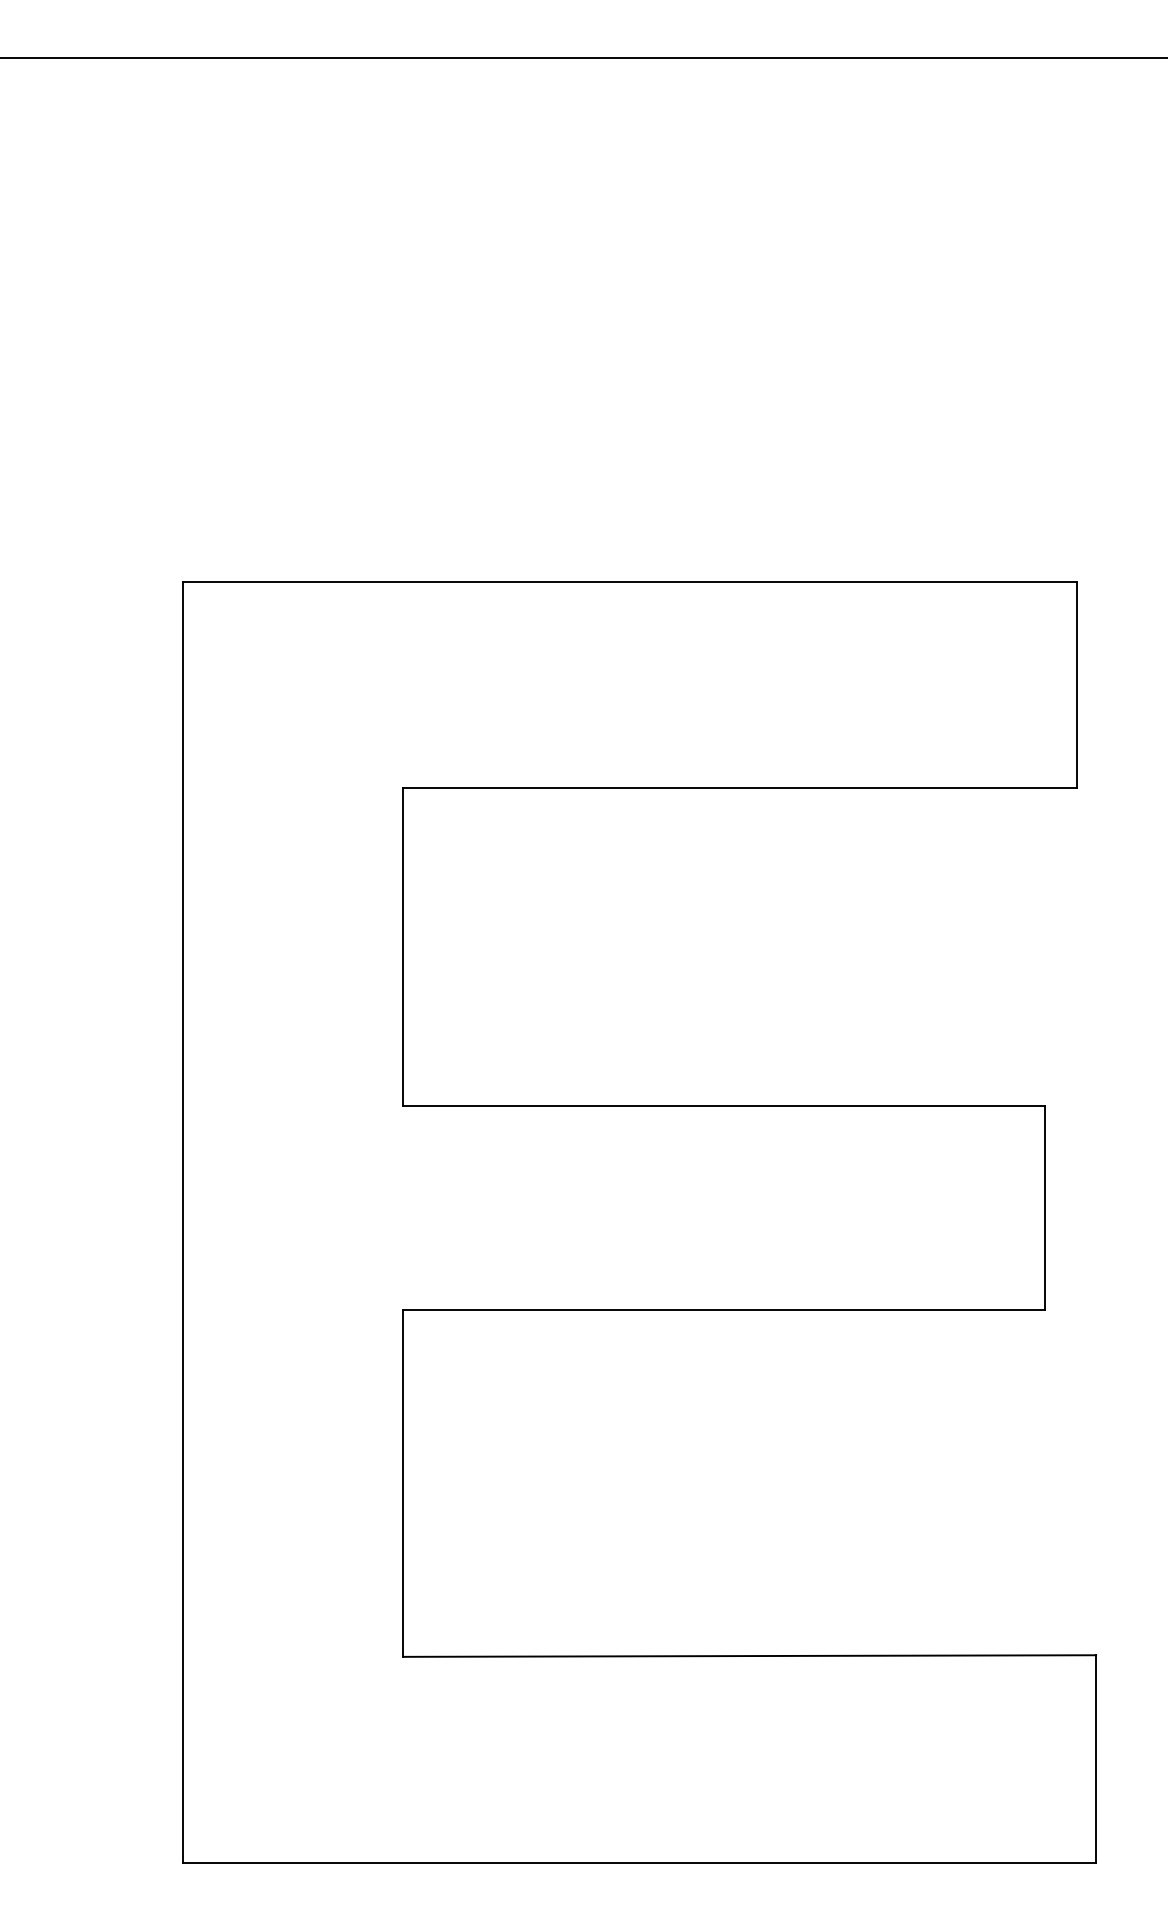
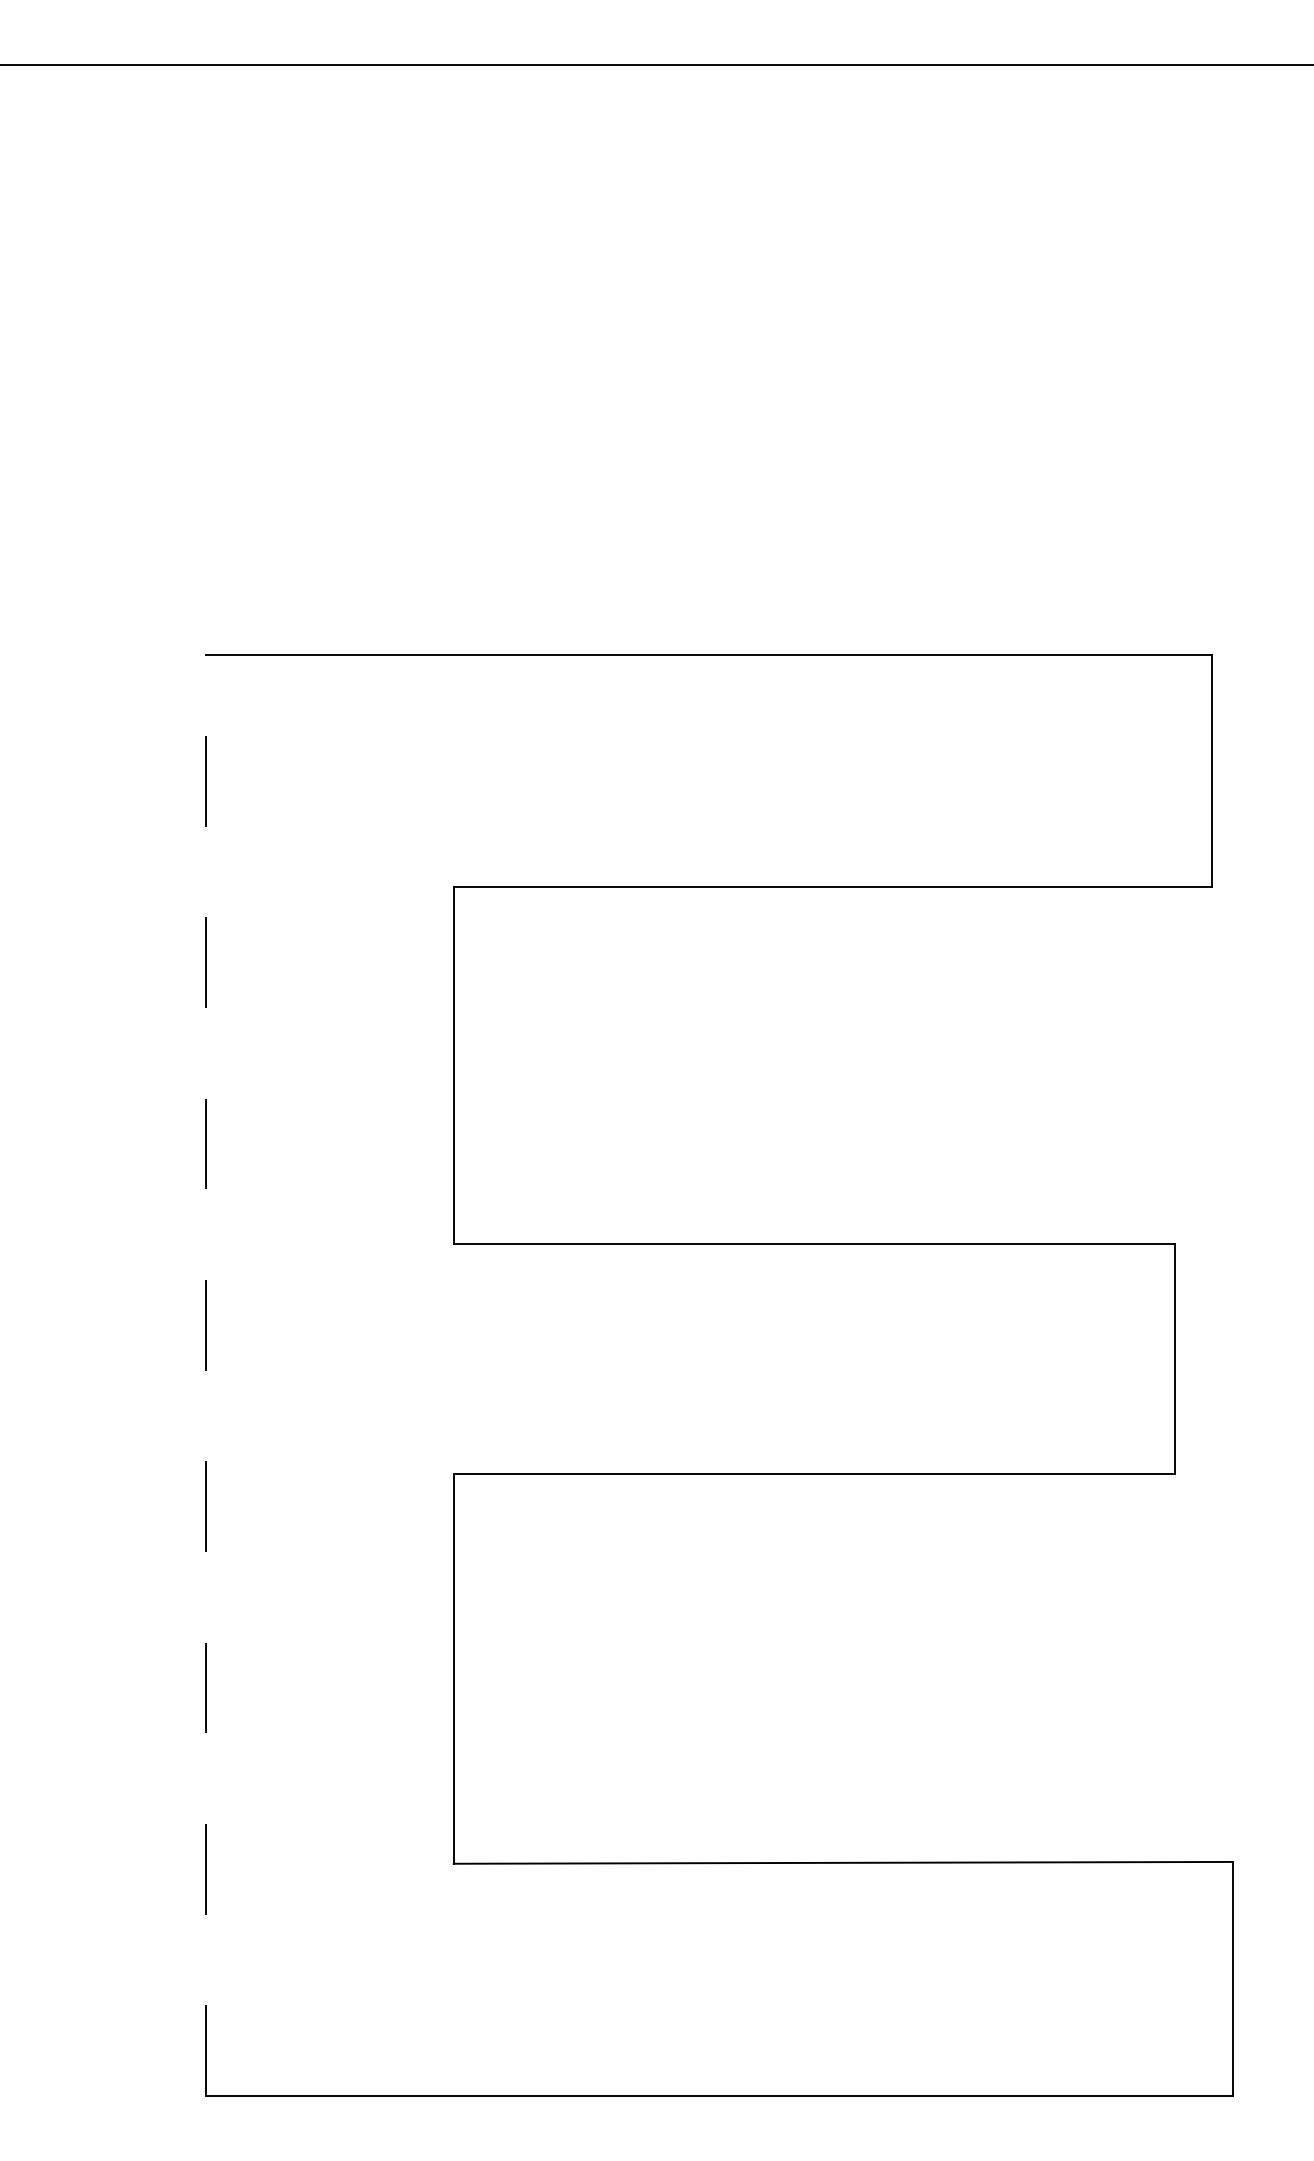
line: (183, 1222) -> (206, 1375), solid -> dashed

